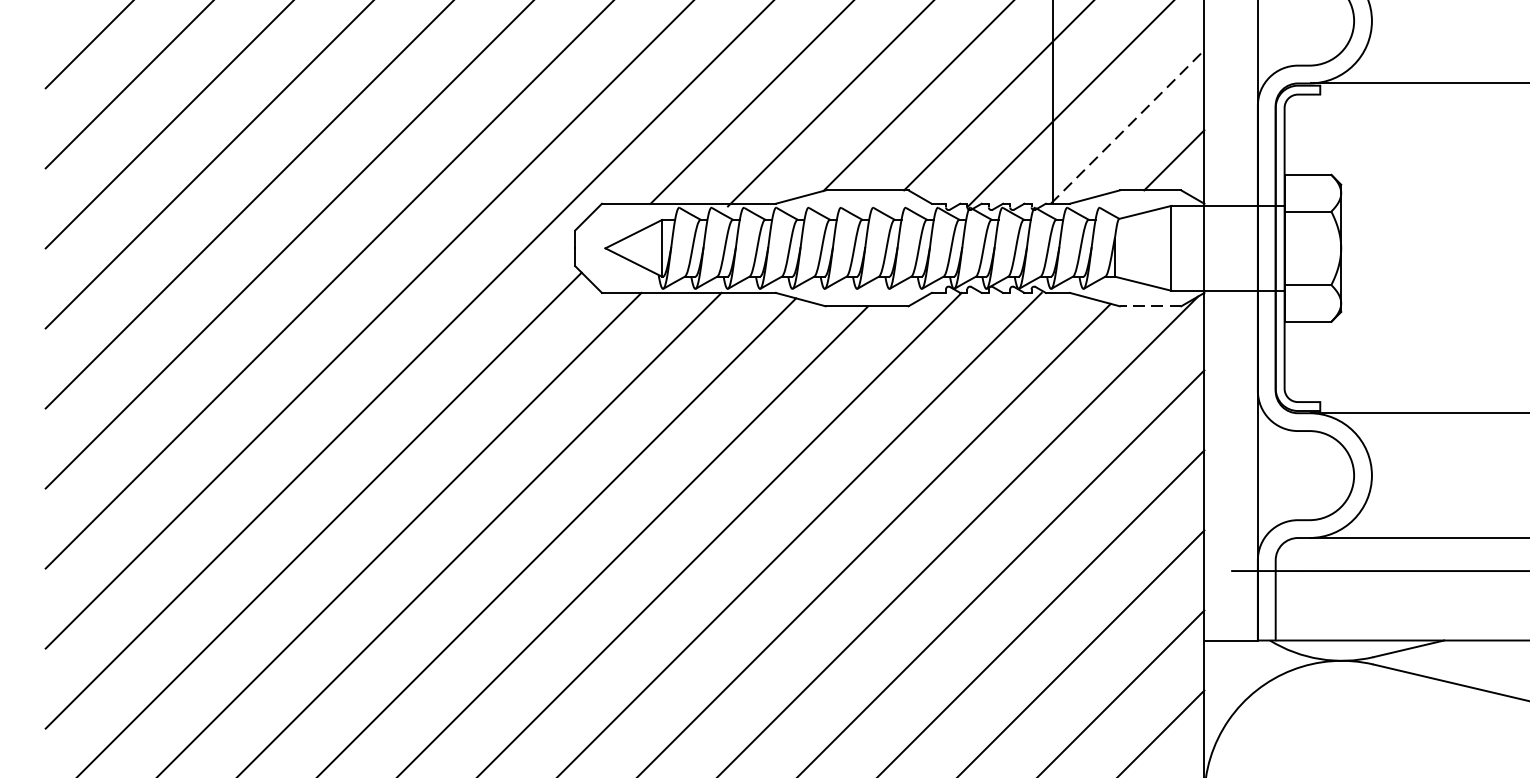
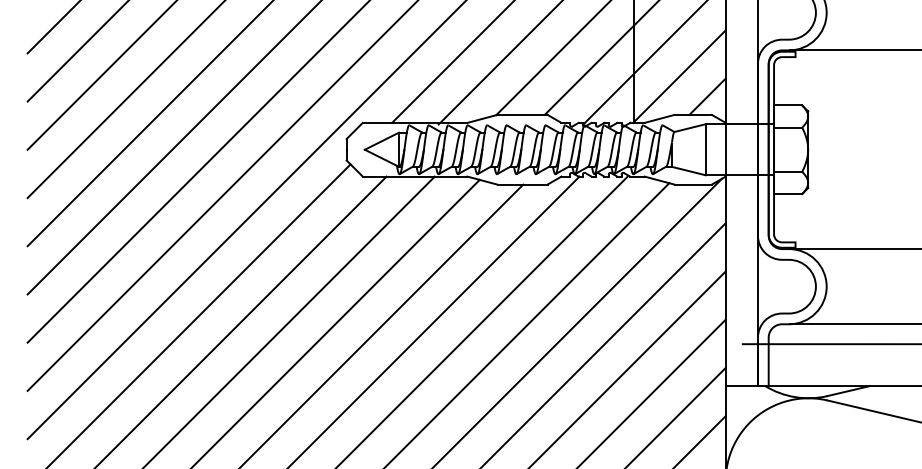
line: (1127, 126) -> (679, 76), dashed -> solid
line: (1150, 306) -> (693, 184), dashed -> solid

